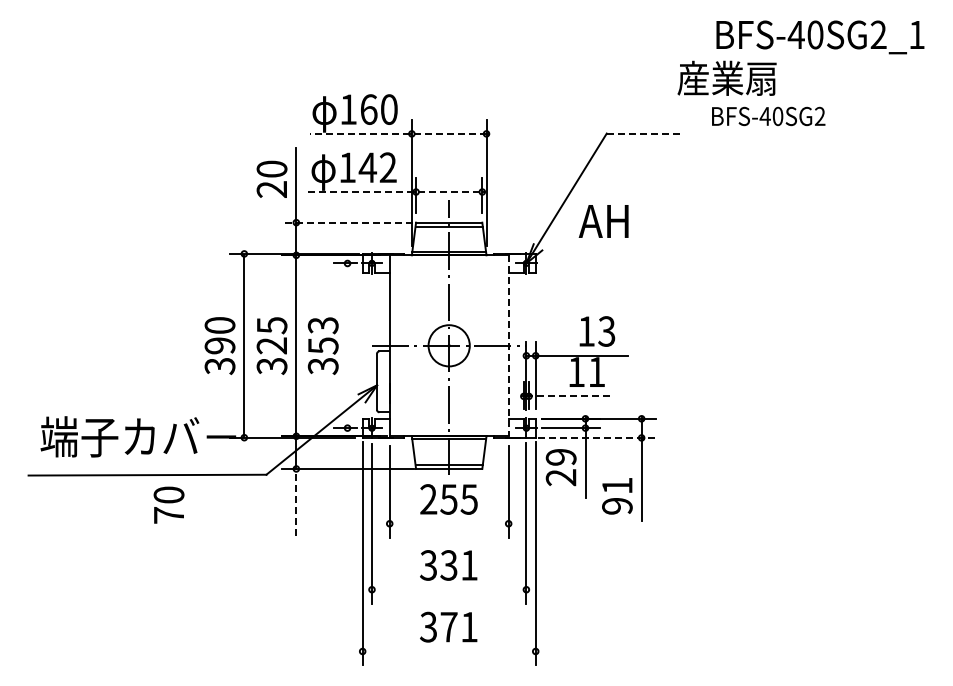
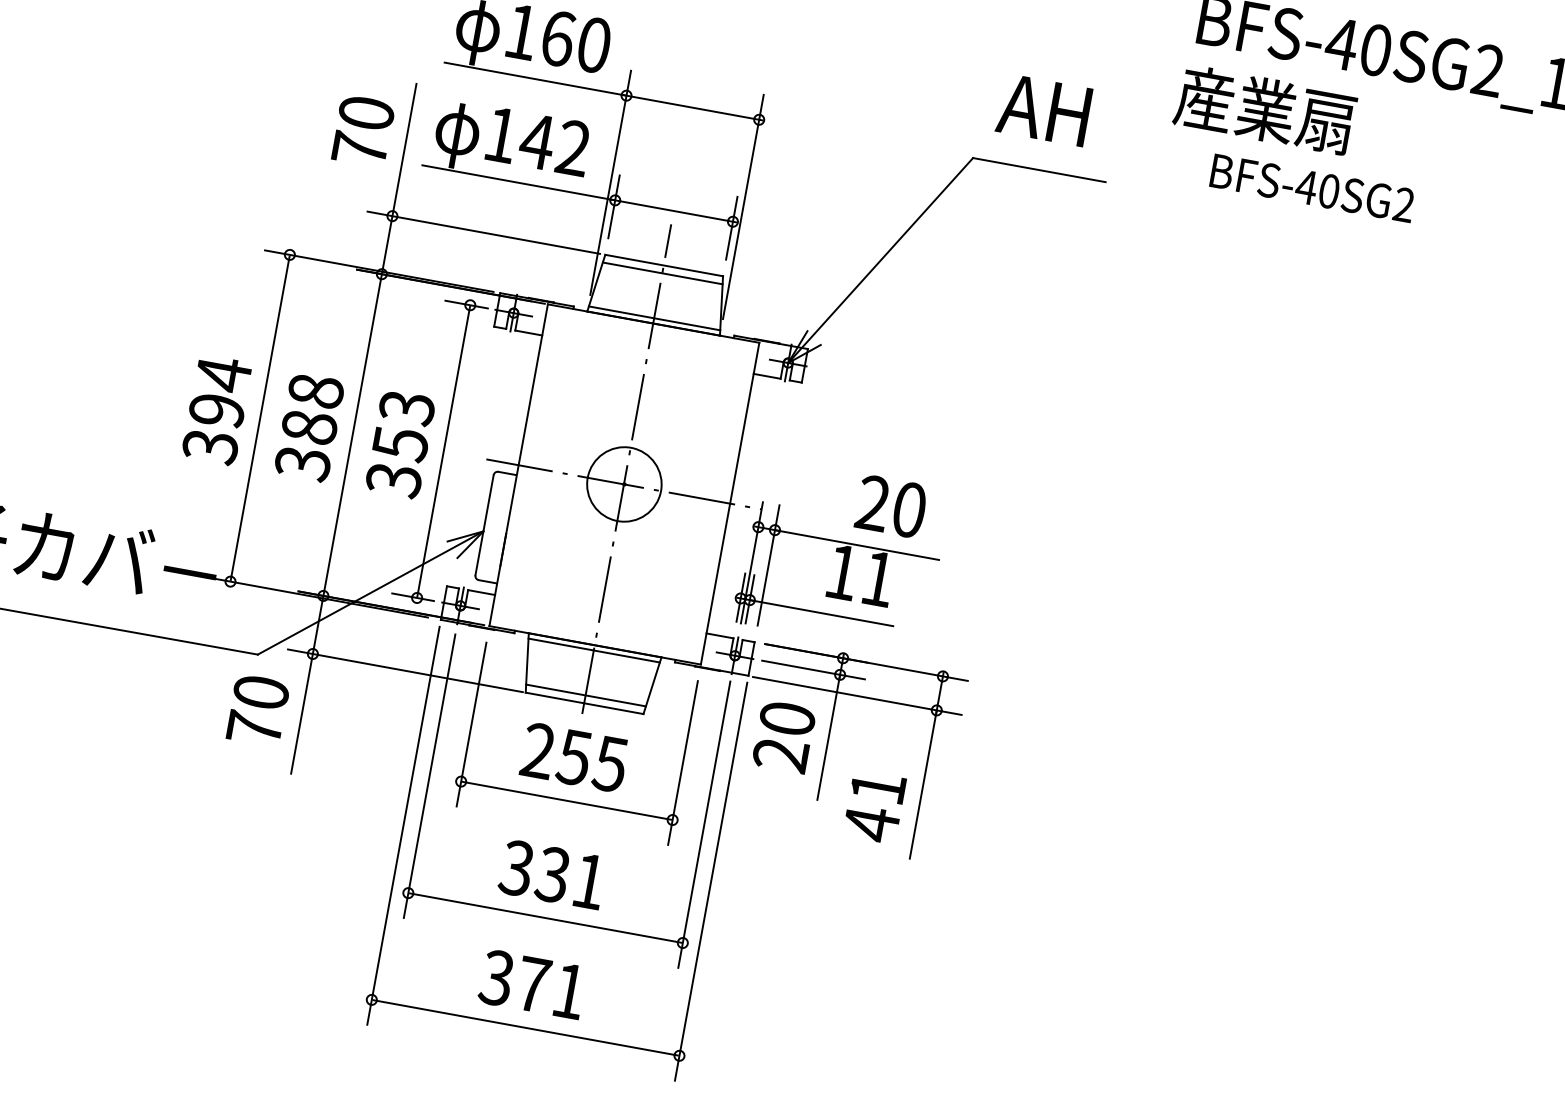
text: (726, 77) -> (1264, 108), moved
text: (768, 116) -> (1312, 188), moved
line: (397, 133) -> (601, 90), dashed -> solid
line: (644, 133) -> (1040, 170), dashed -> solid
text: (271, 189) -> (359, 149), 20 -> 70
line: (395, 192) -> (578, 194), dashed -> solid
text: (603, 221) -> (1043, 110), moved
line: (347, 222) -> (483, 232), dashed -> solid
text: (219, 325) -> (222, 374), 390 -> 394
text: (596, 331) -> (890, 506), 13 -> 20
text: (271, 335) -> (311, 408), 325 -> 388
line: (347, 345) -> (443, 451), added
line: (508, 346) -> (729, 504), dashed -> solid
line: (568, 396) -> (820, 613), dashed -> solid
line: (596, 437) -> (856, 695), dashed -> solid
text: (560, 456) -> (786, 717), 29 -> 20
line: (296, 502) -> (302, 713), dashed -> solid
text: (168, 504) -> (257, 709), moved
text: (617, 506) -> (871, 824), 91 -> 41
line: (448, 523) -> (565, 800), added
line: (448, 589) -> (544, 917), added
line: (448, 651) -> (524, 1027), added

